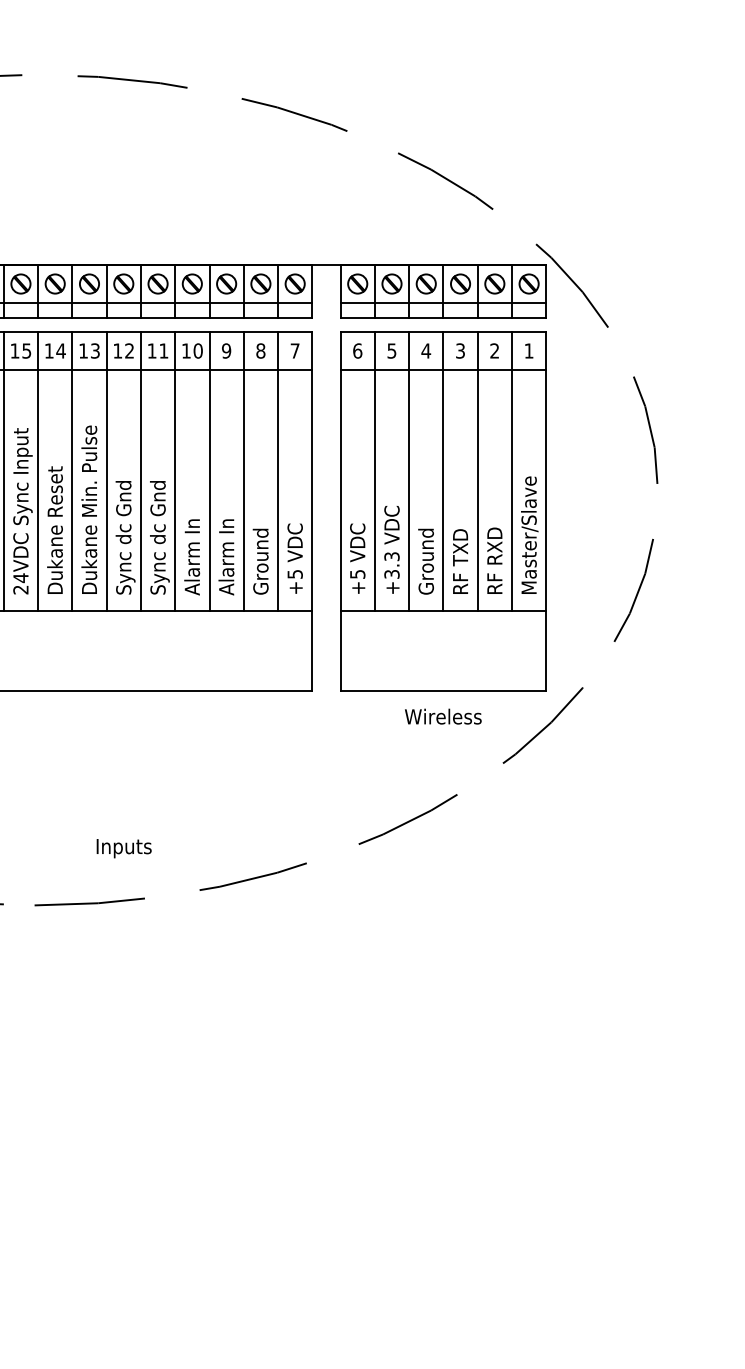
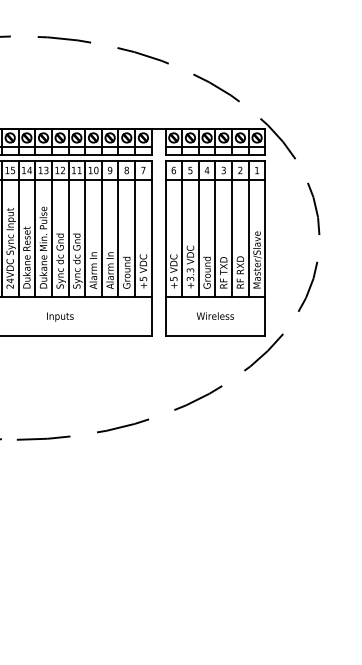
text: (443, 715) -> (215, 315), moved
text: (124, 847) -> (60, 316), moved

